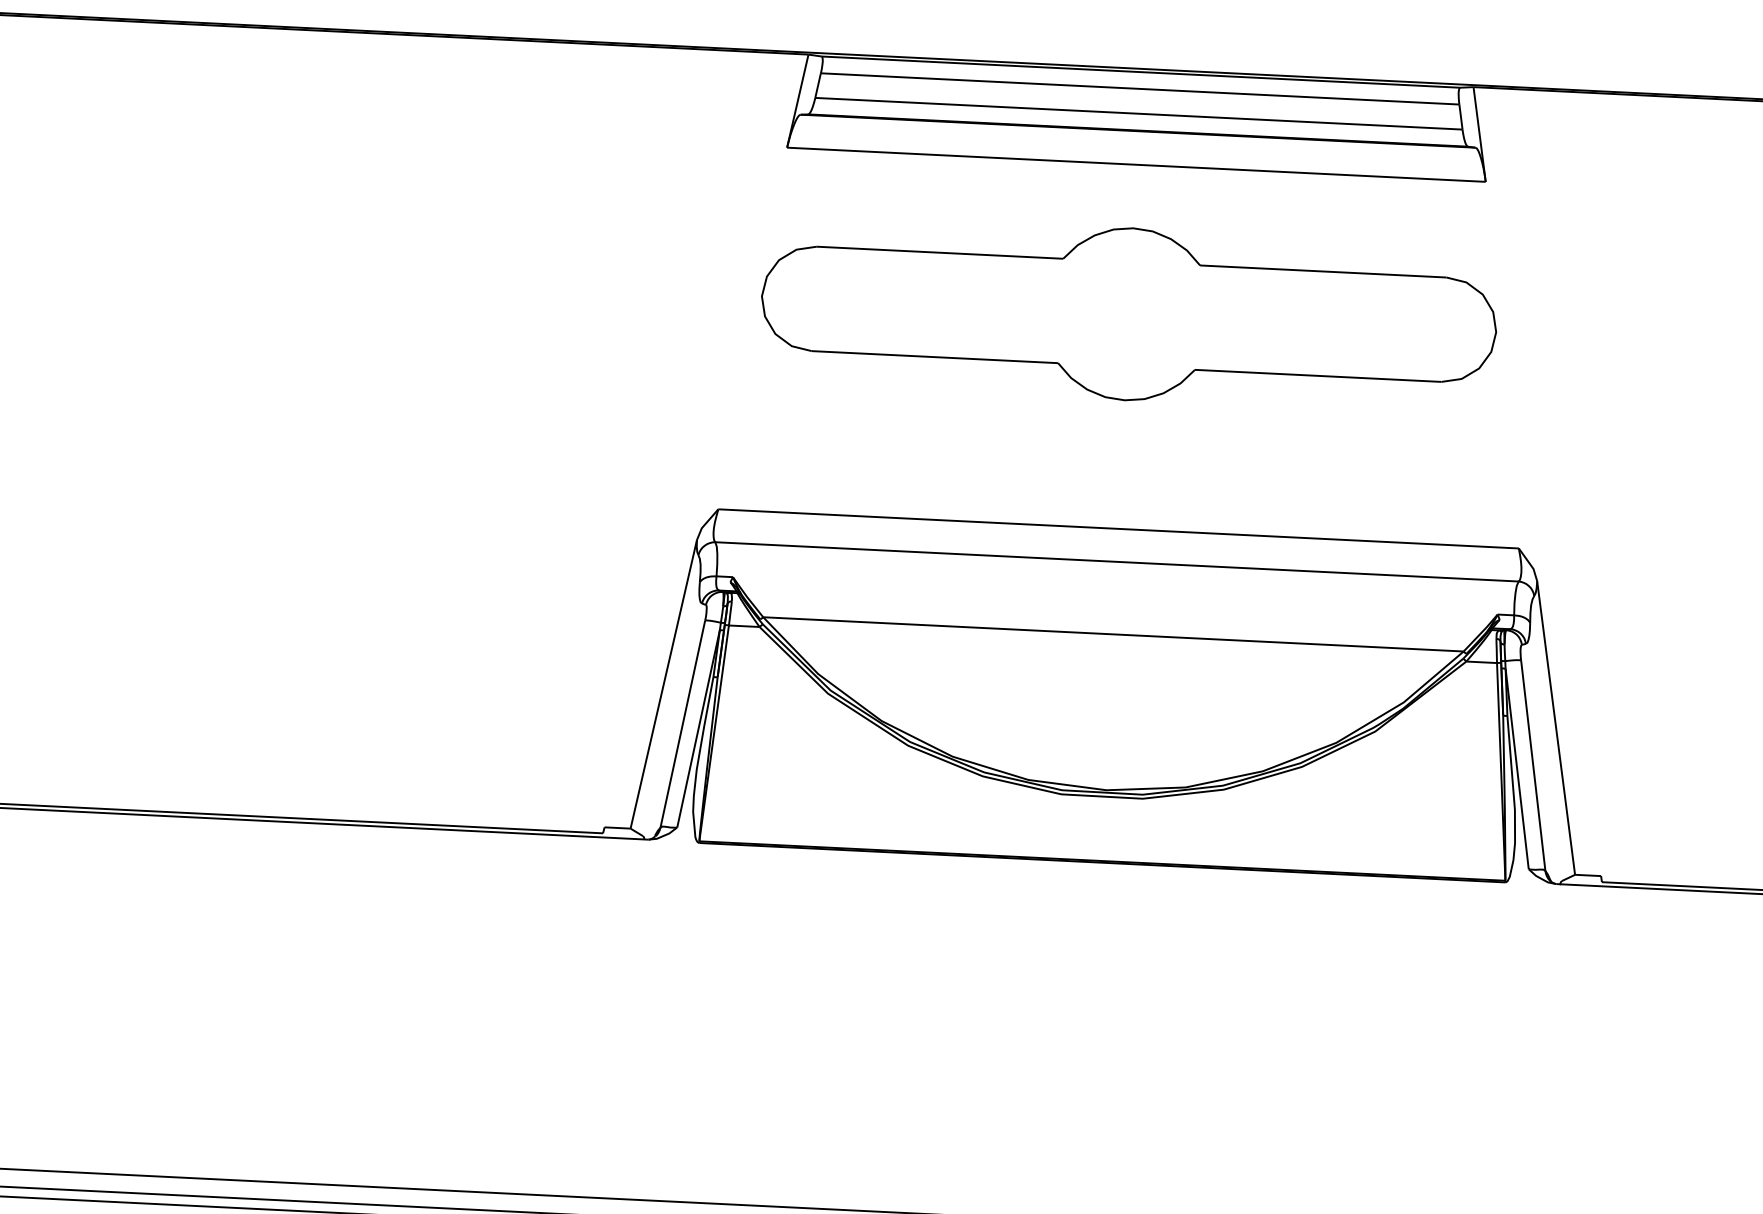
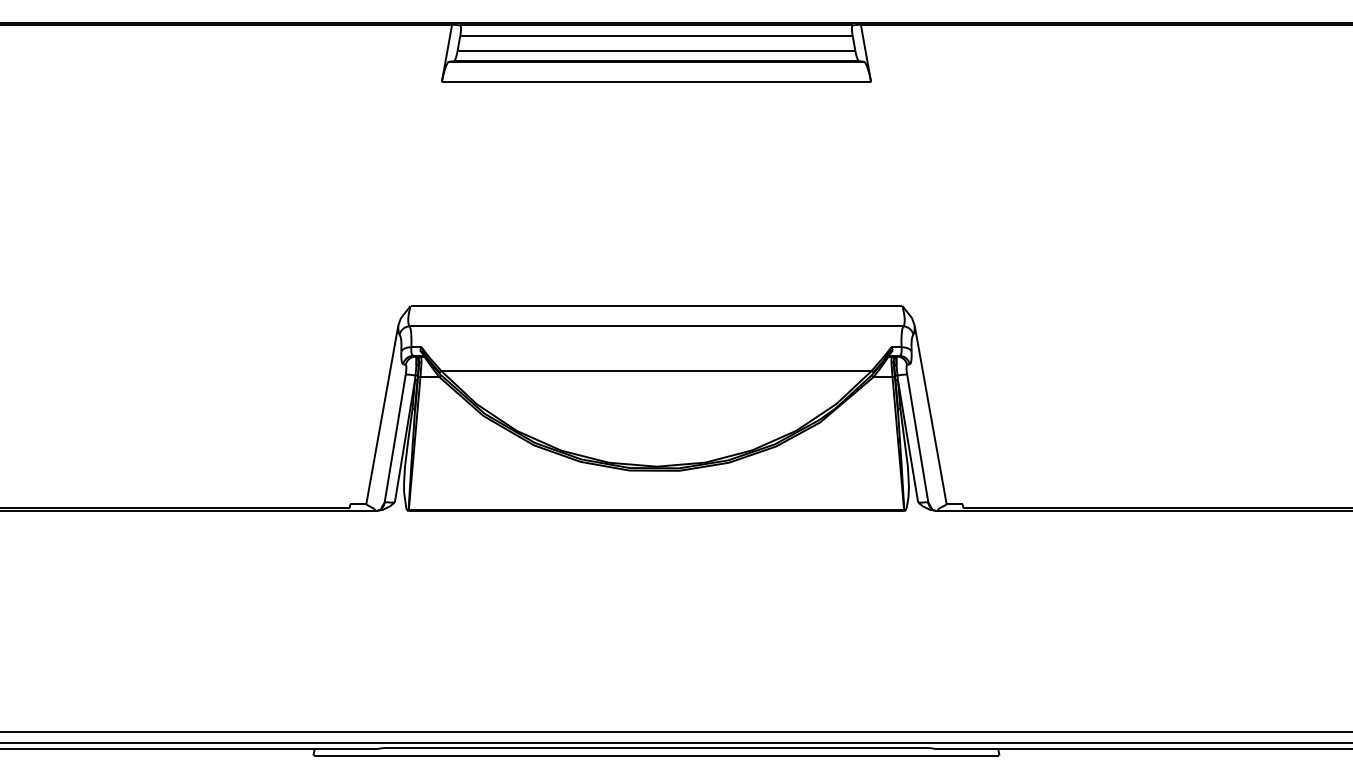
part: (1129, 313) -> (656, 173), removed

